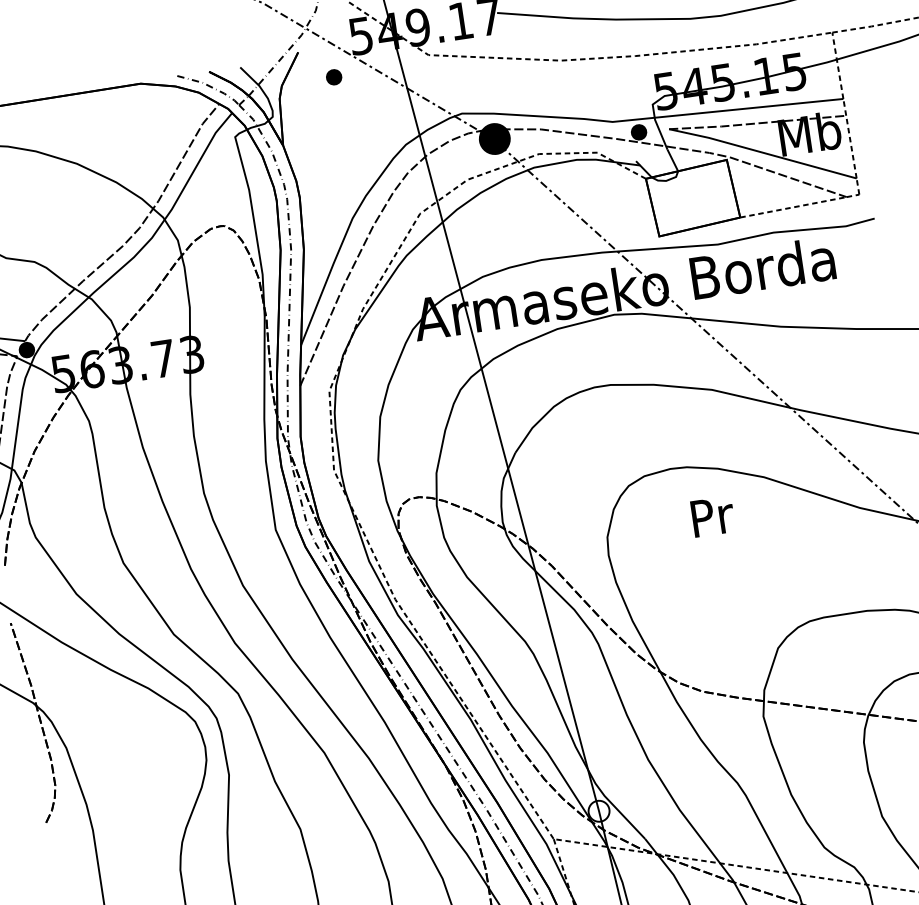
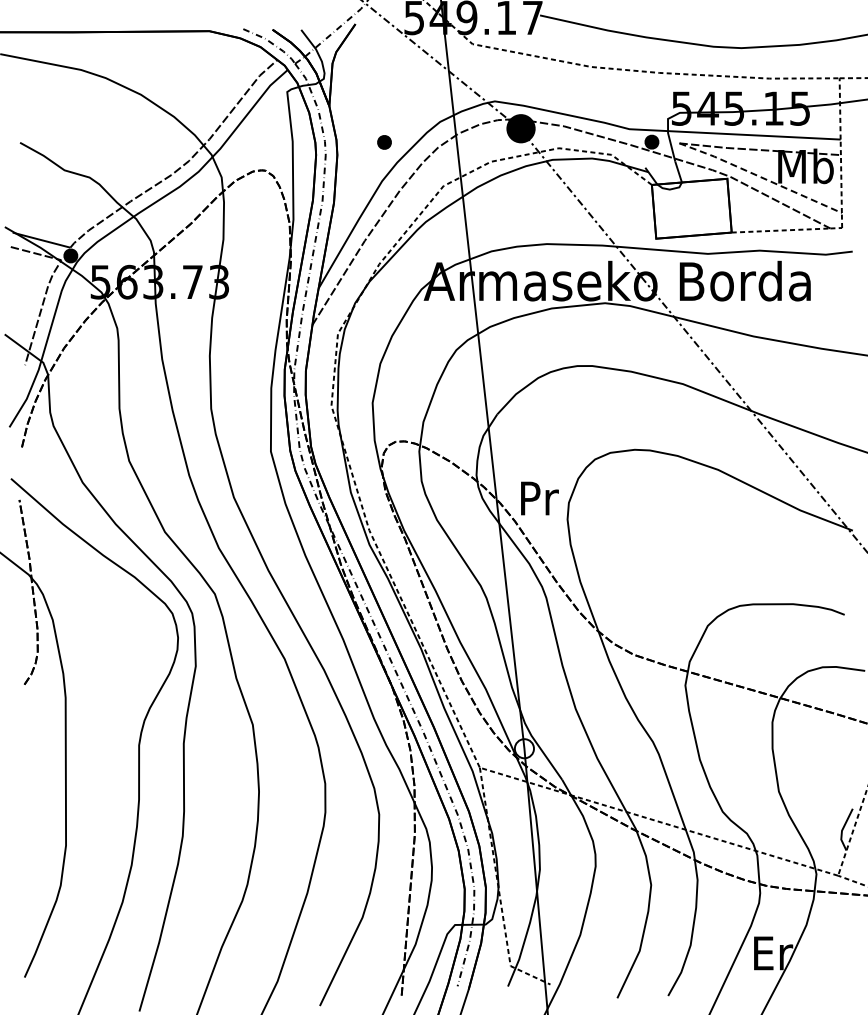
part: (334, 77) -> (384, 142), moved
line: (762, 153) -> (760, 177), solid -> dashed
text: (712, 516) -> (539, 498), moved

